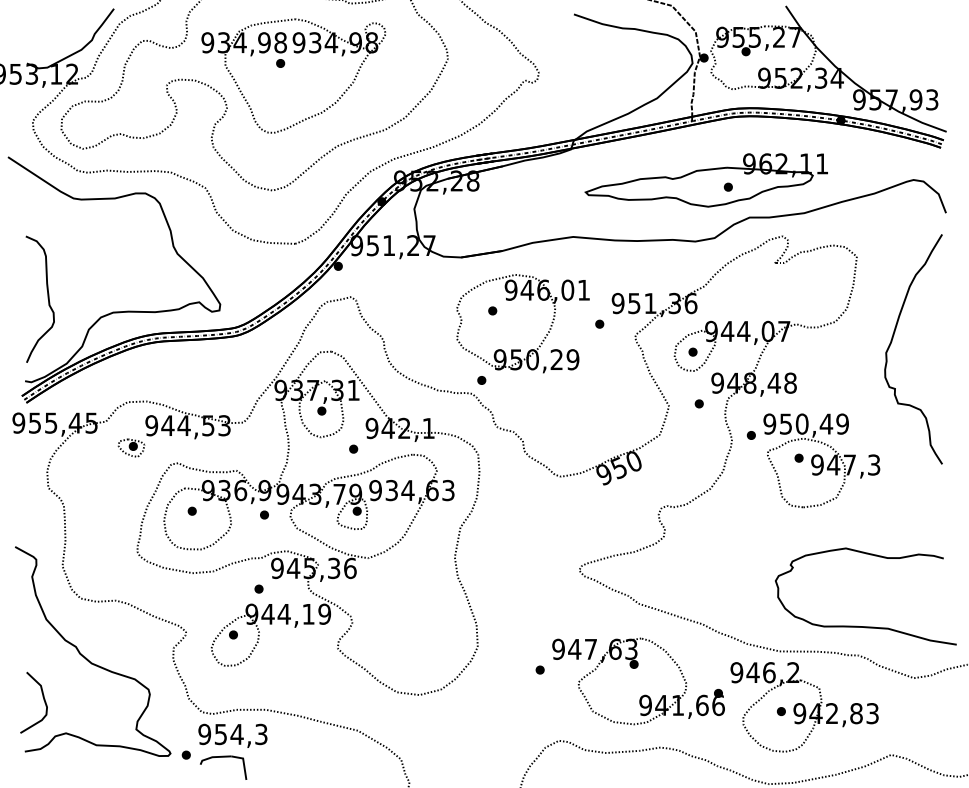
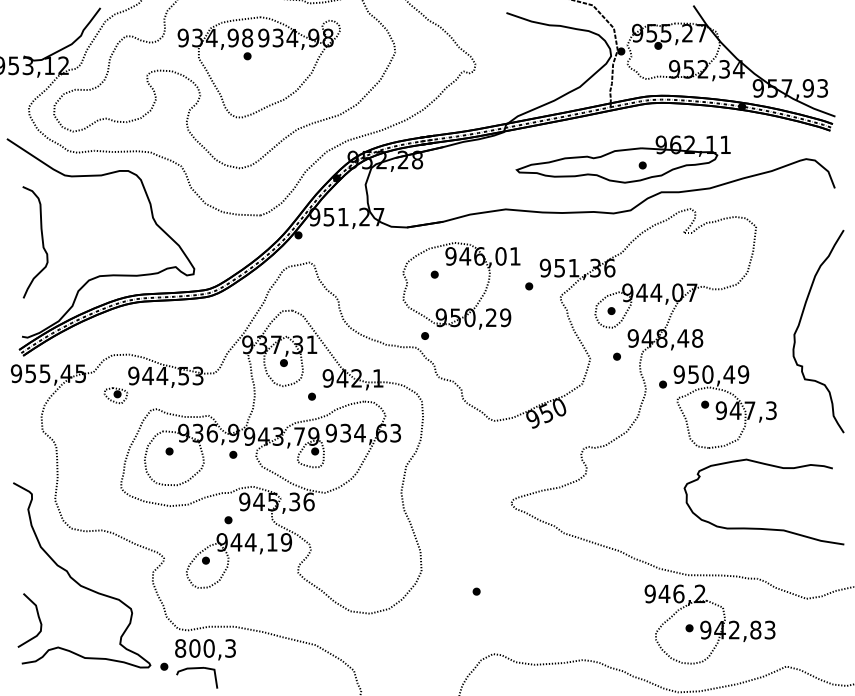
curve: (47, 298) -> (41, 241), moved
curve: (892, 341) -> (799, 324), moved
curve: (865, 626) -> (763, 528), moved
part: (636, 668) -> (561, 590), removed
text: (220, 734) -> (194, 648), 954,3 -> 800,3

